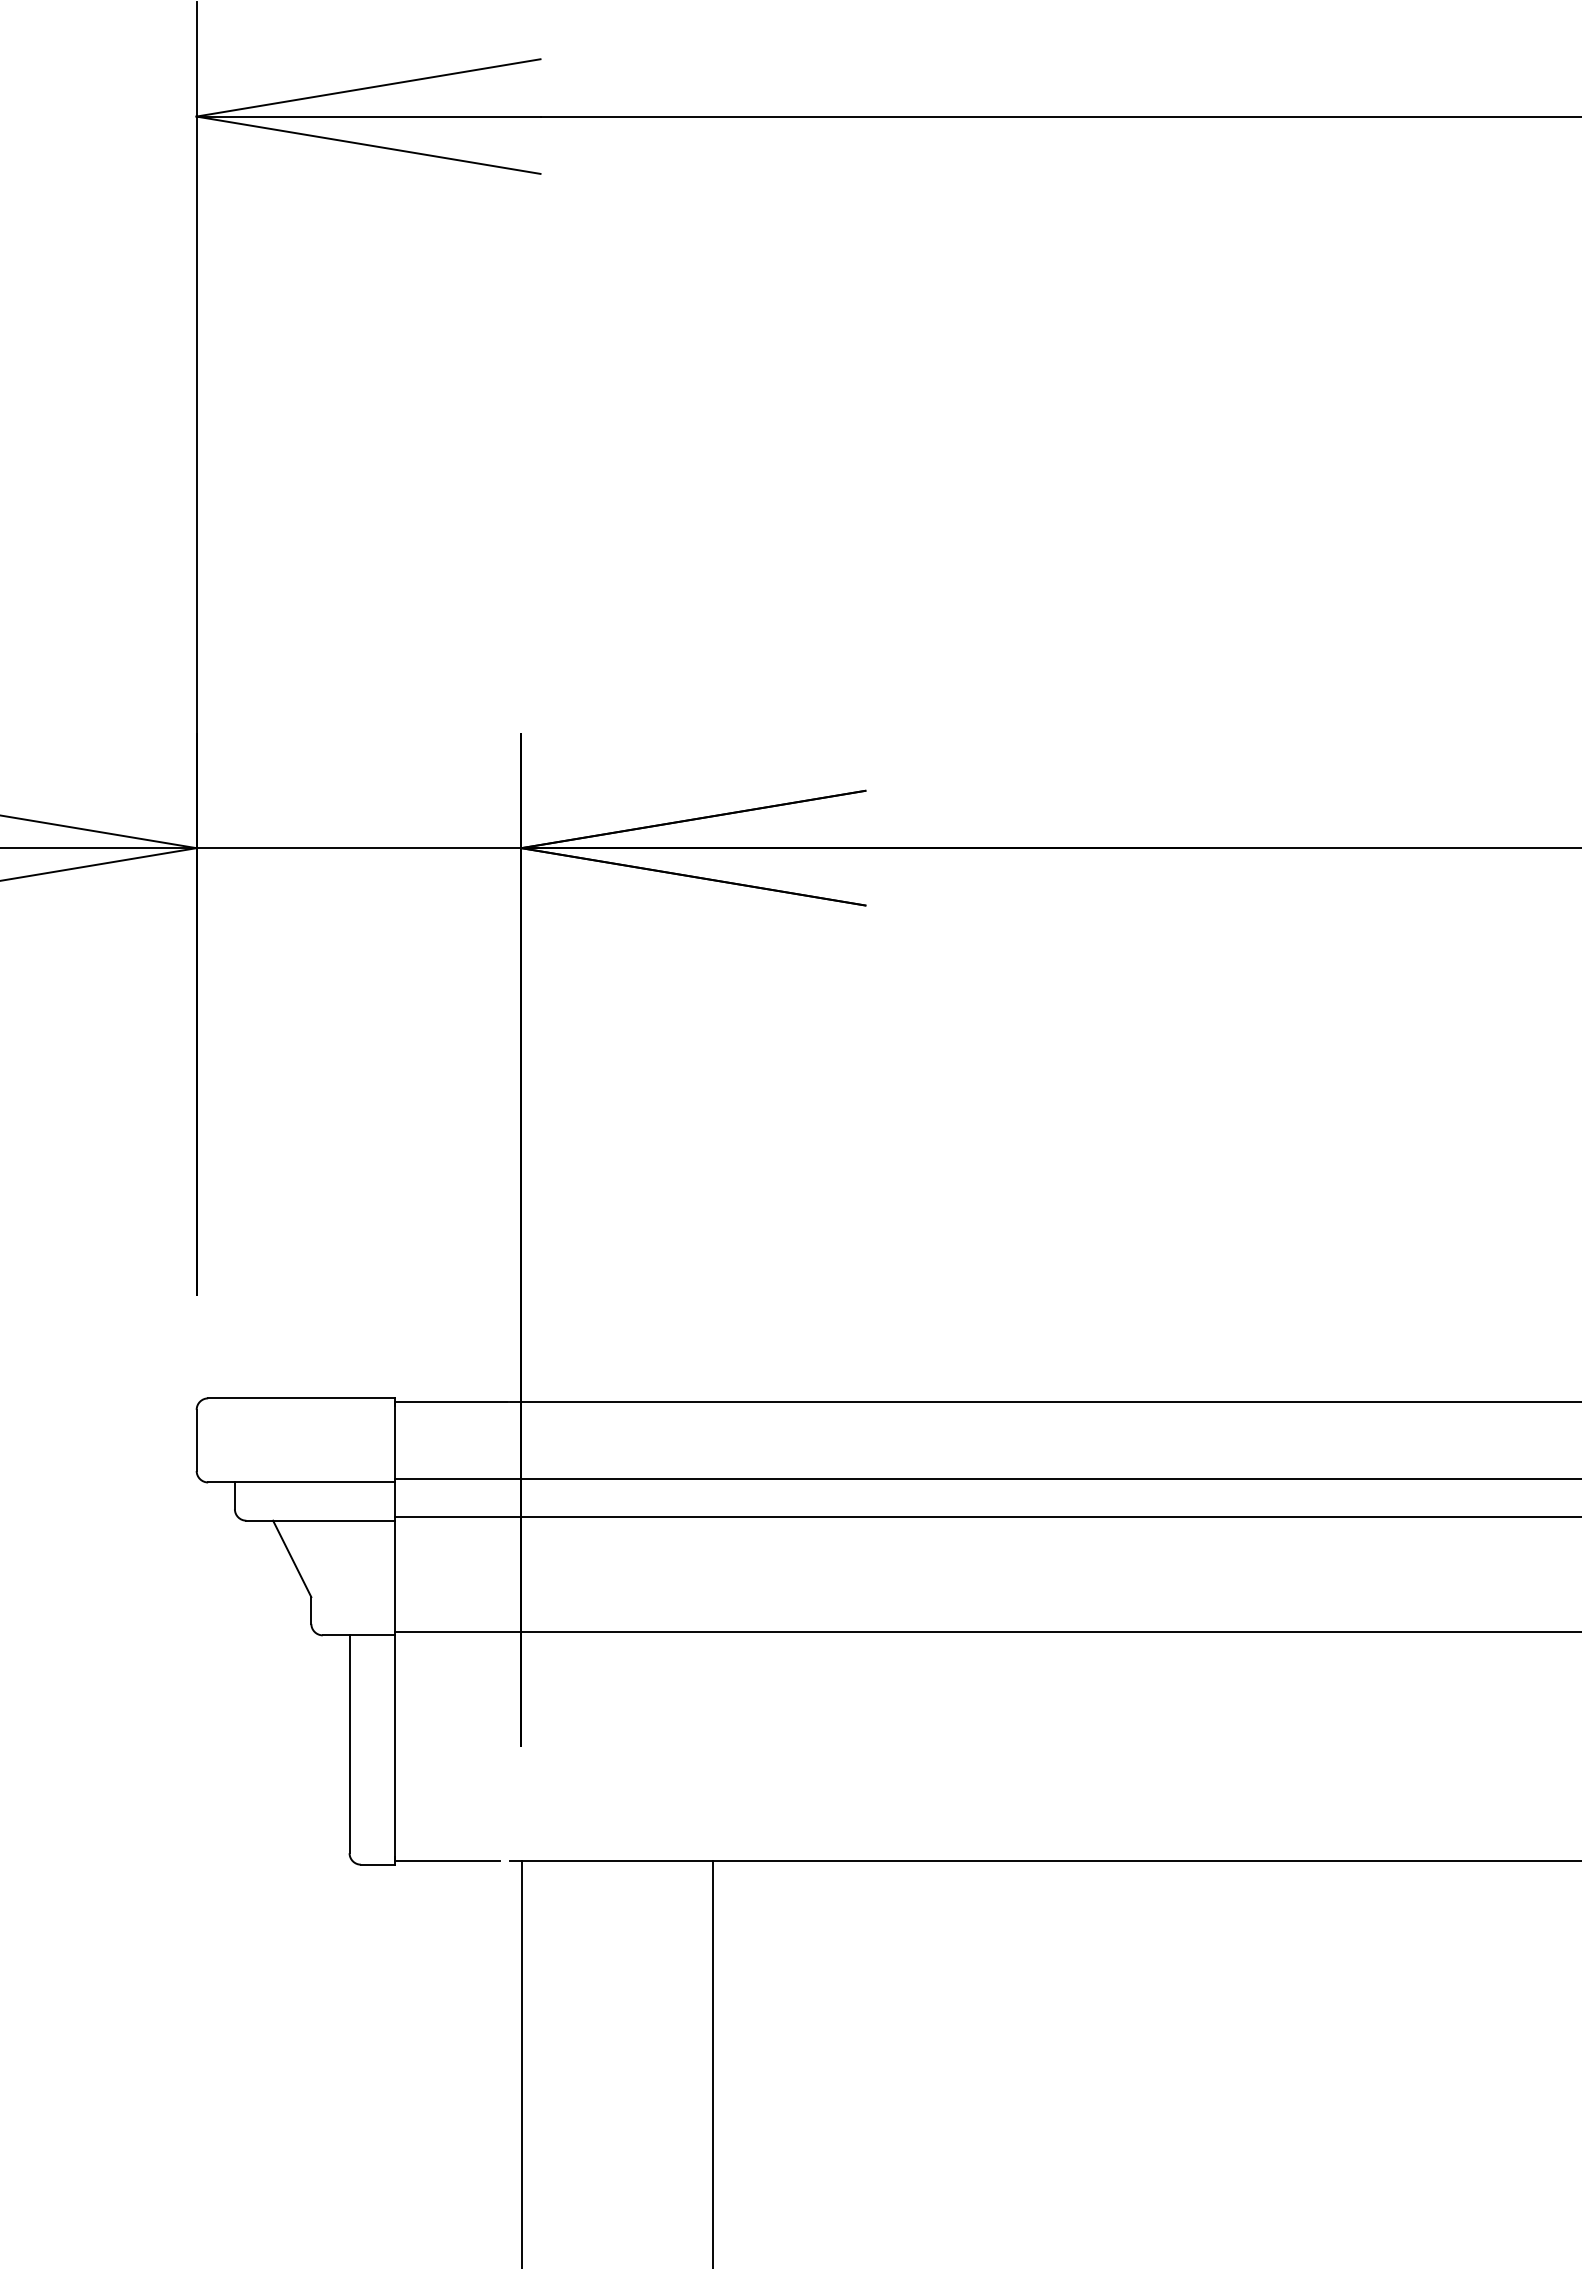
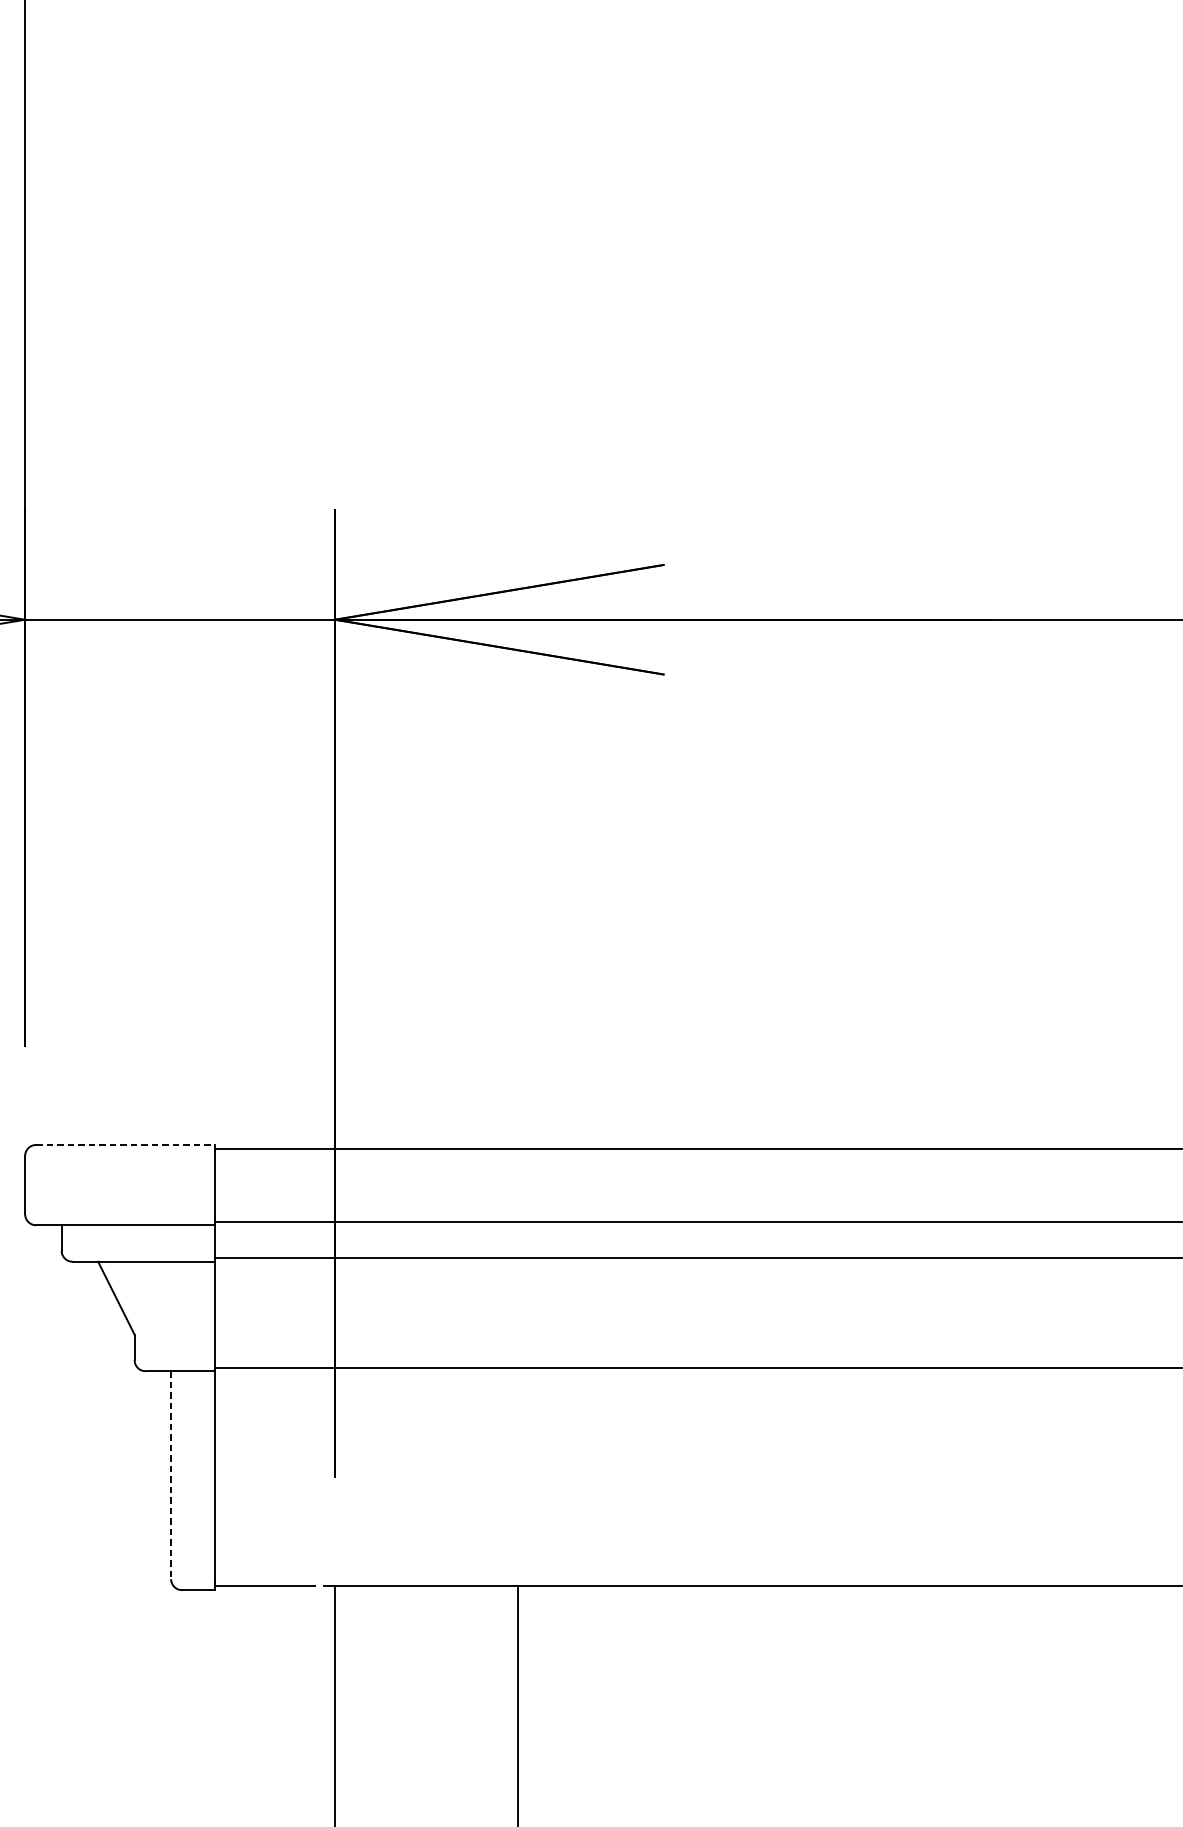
line: (301, 1398) -> (125, 1145), solid -> dashed
line: (349, 1744) -> (171, 1475), solid -> dashed

